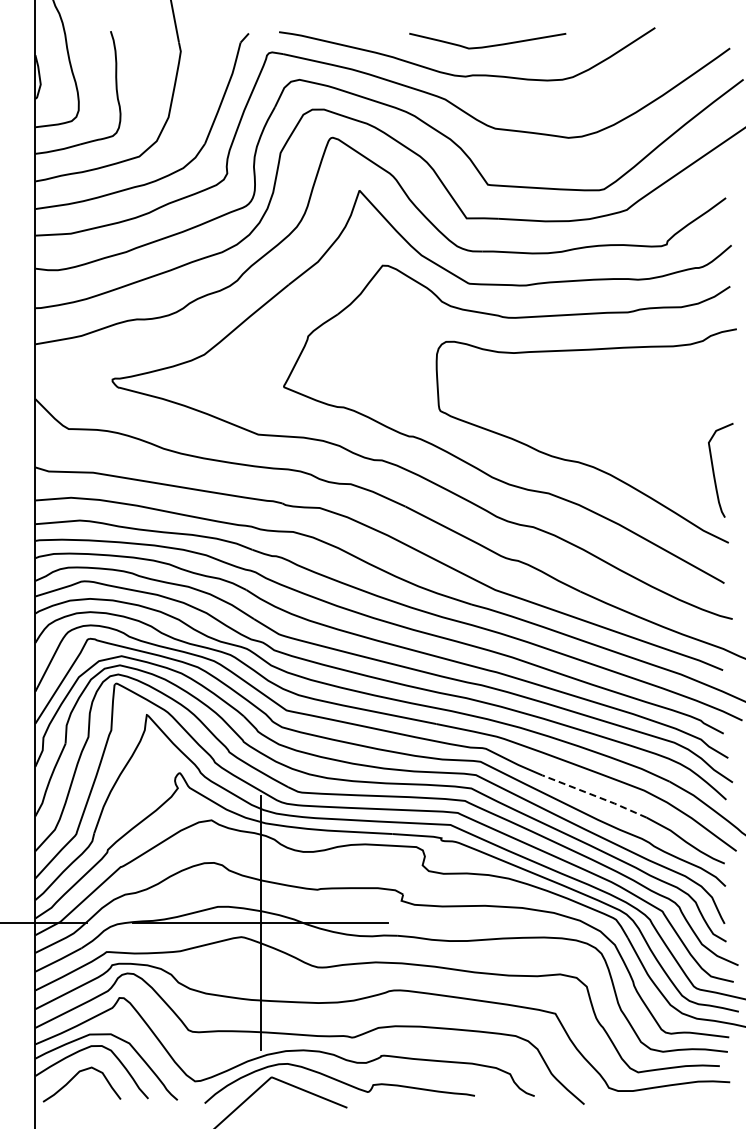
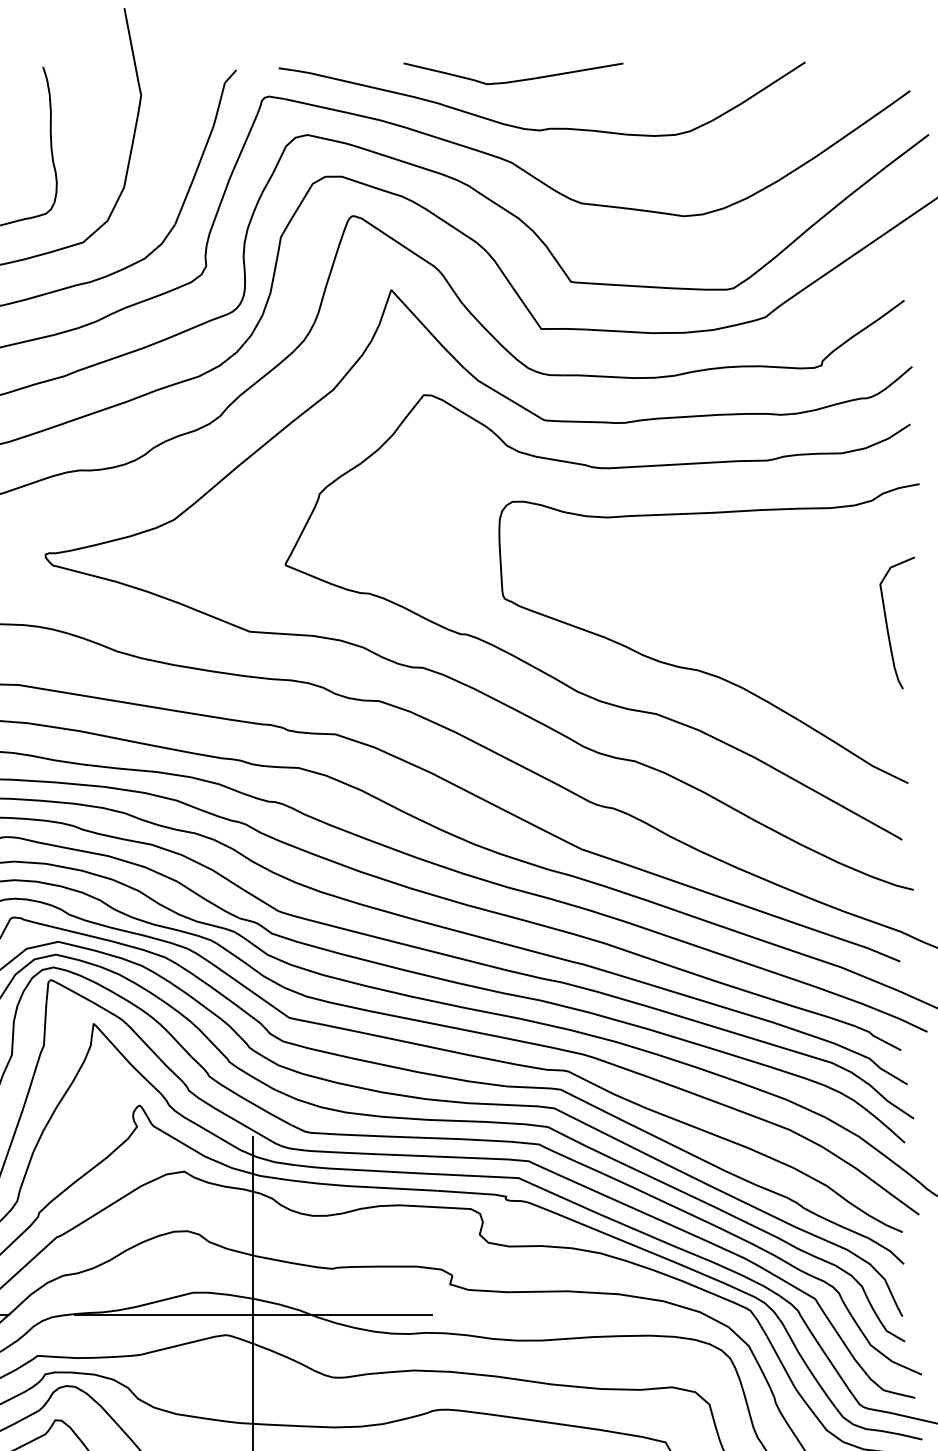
curve: (487, 45) -> (513, 79), moved
curve: (714, 470) -> (888, 623), moved
line: (595, 795) -> (721, 1136), dashed -> solid

